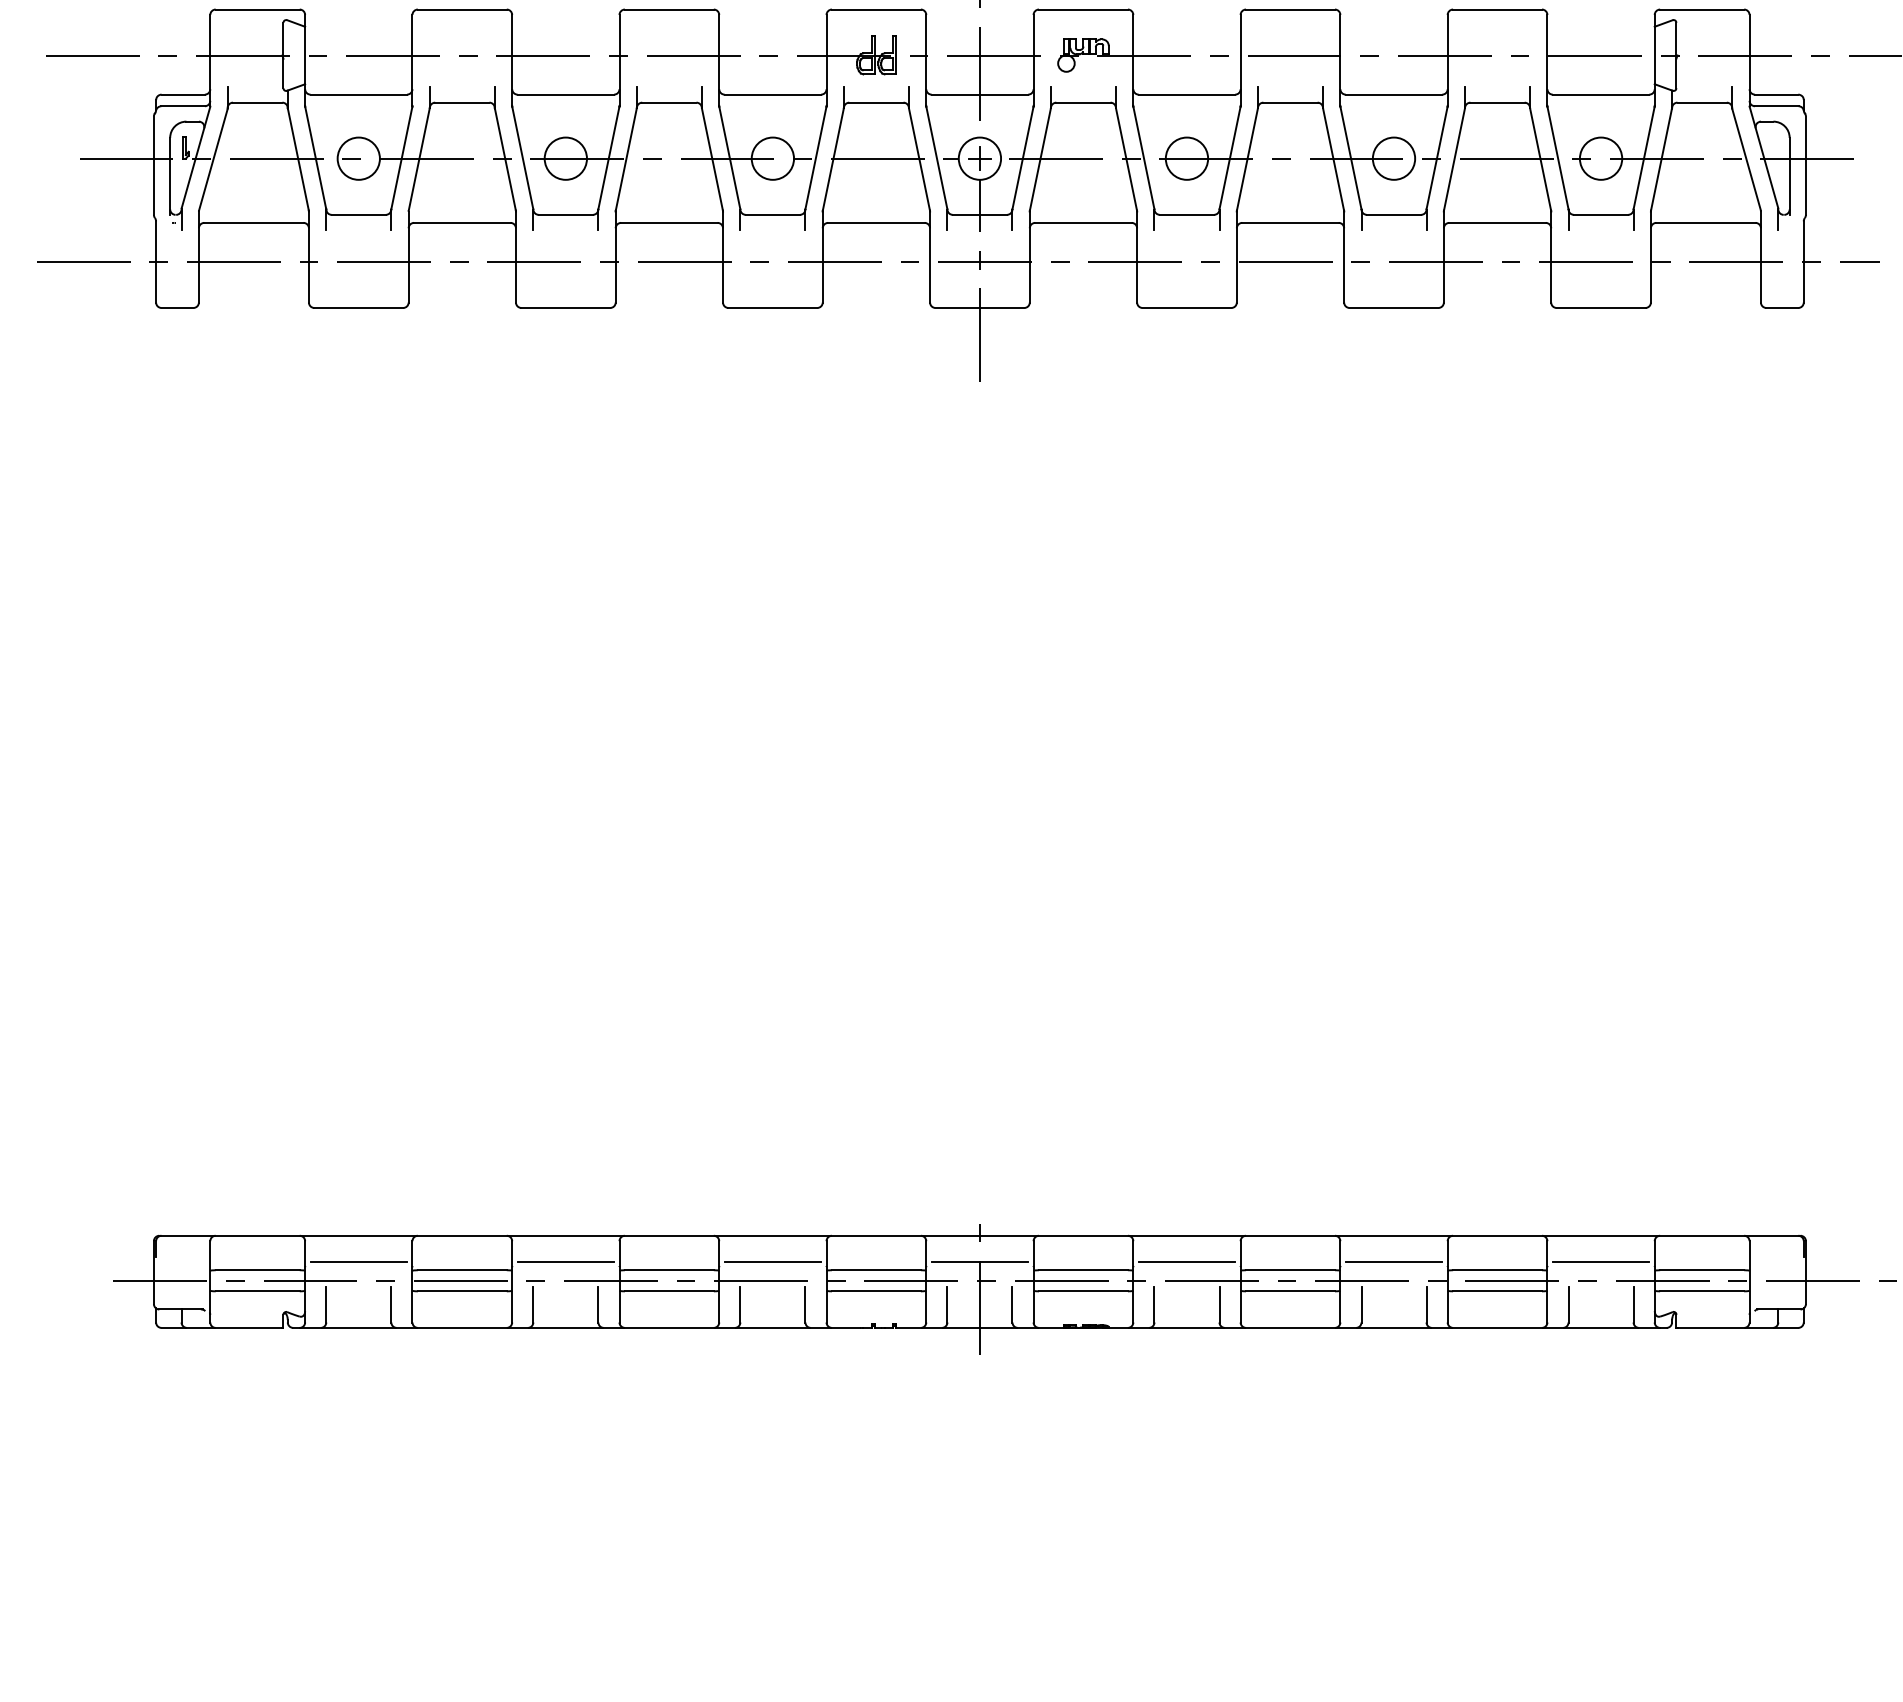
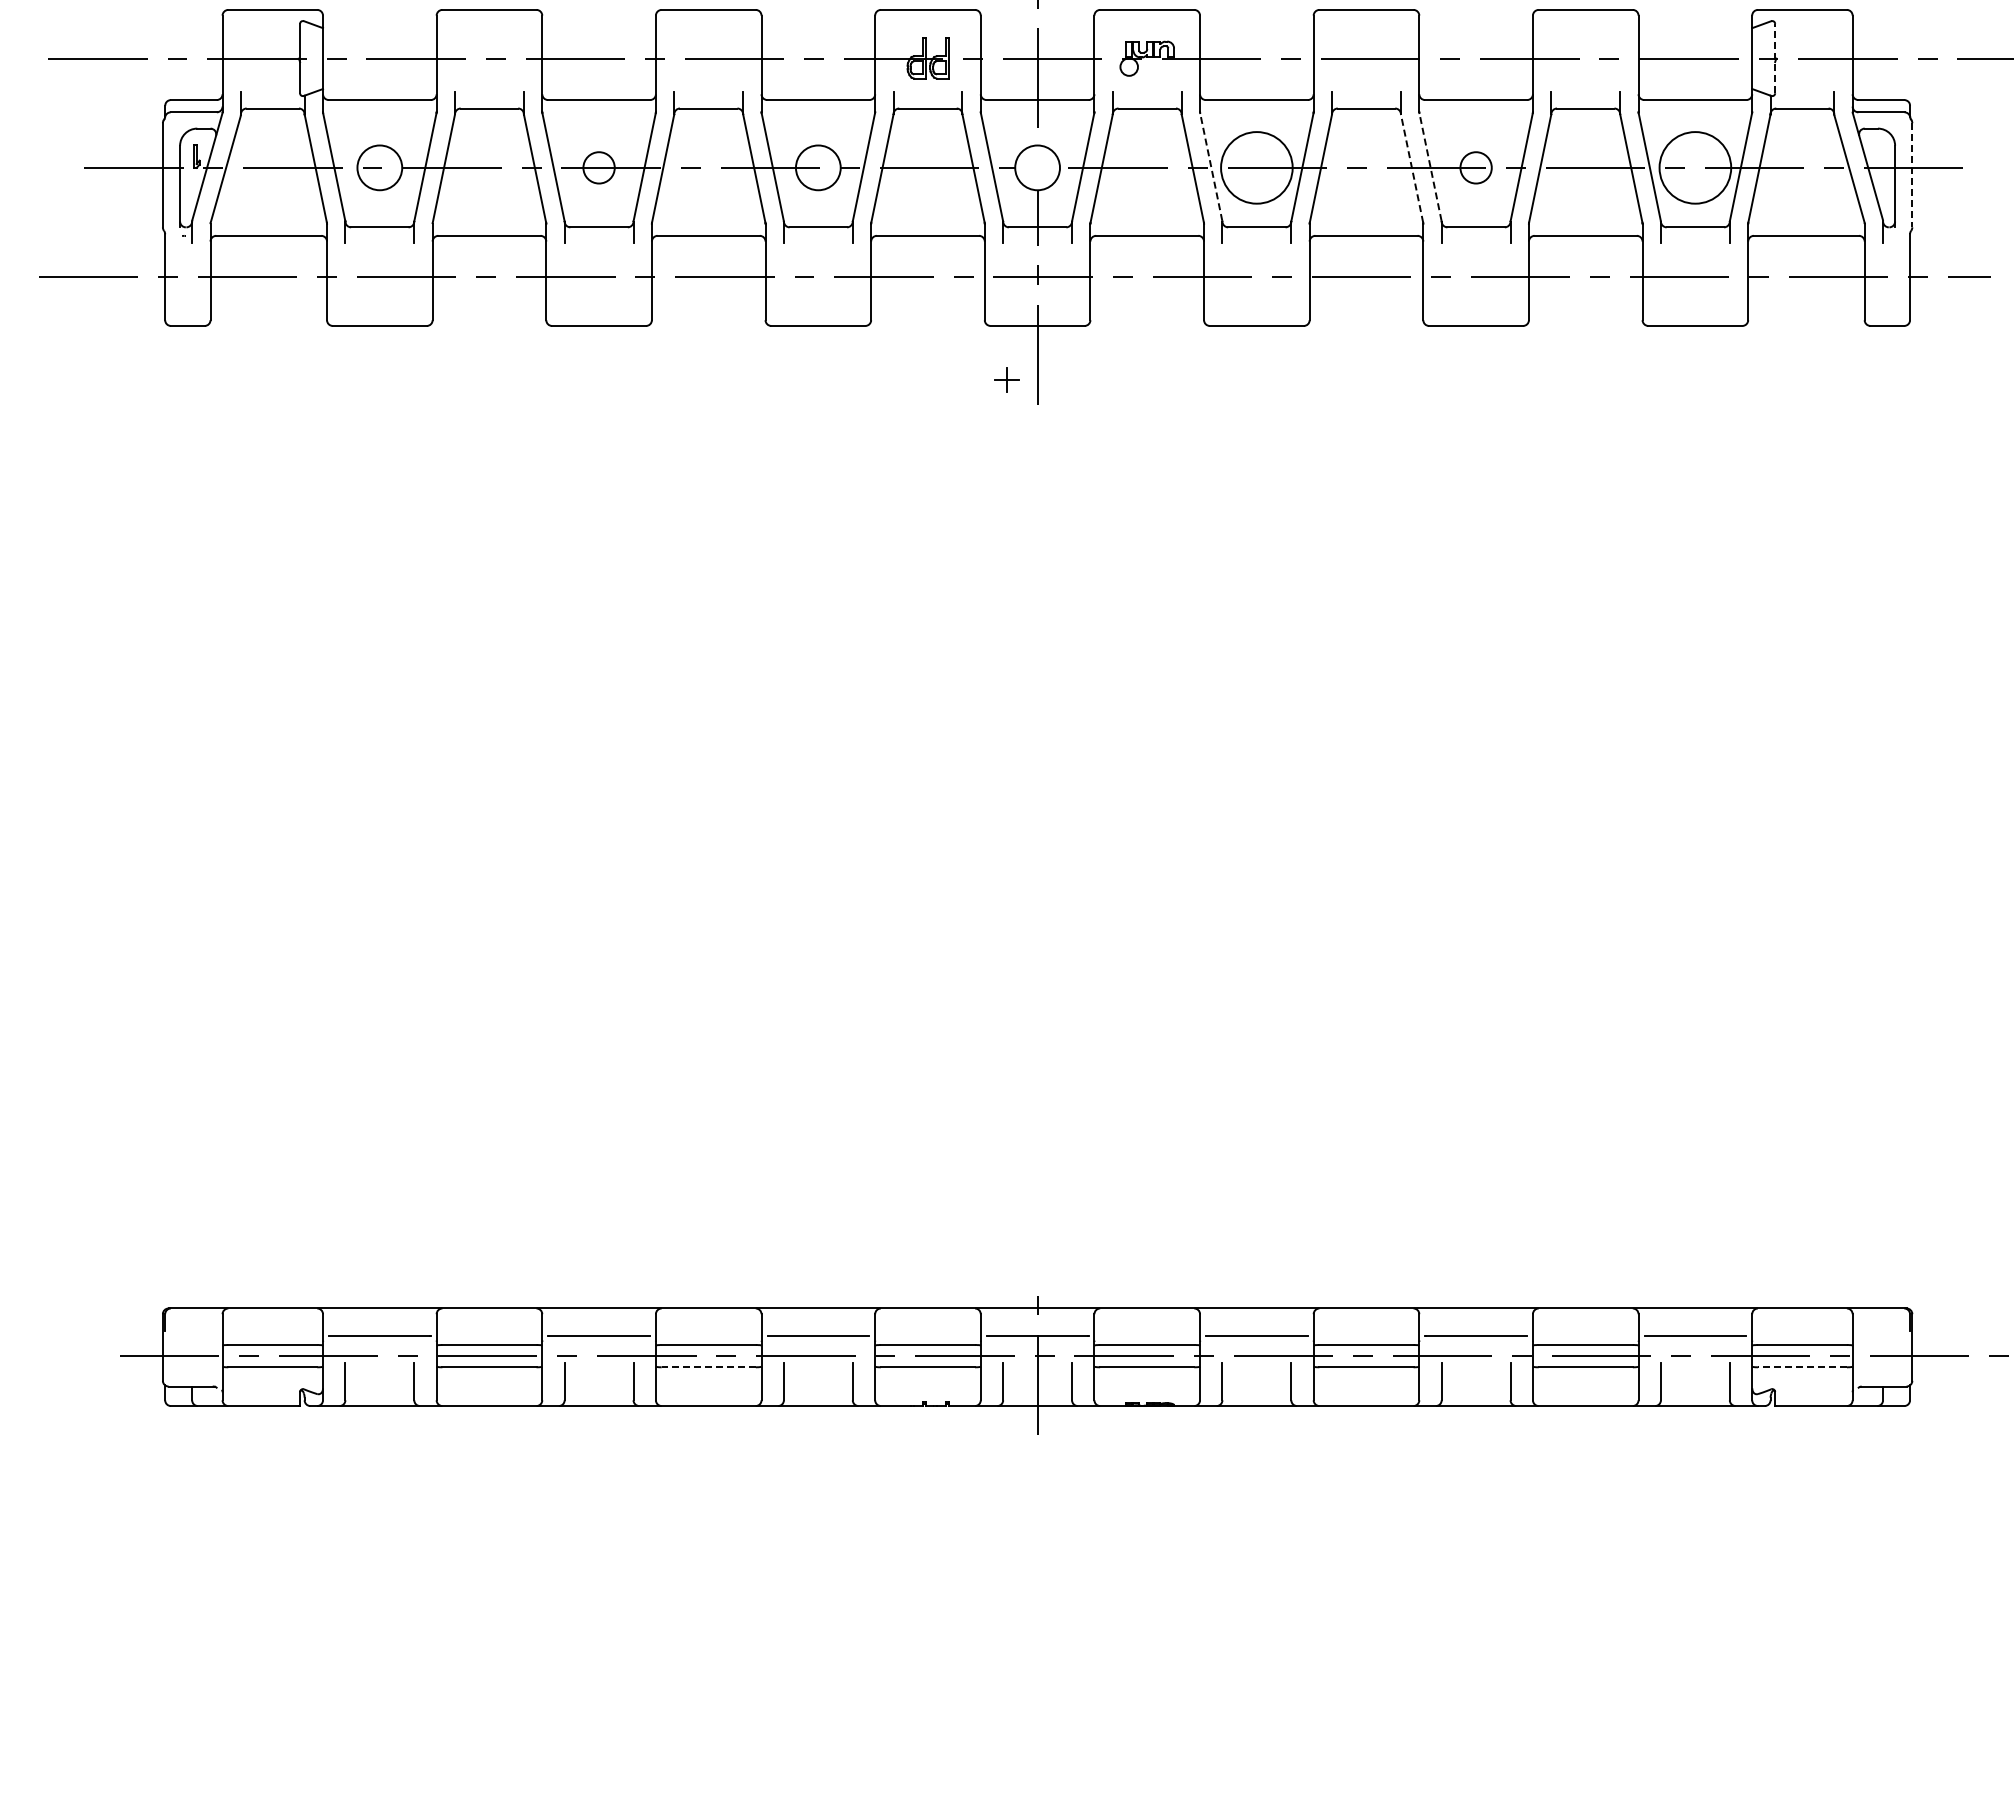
line: (1676, 55) -> (1775, 58), solid -> dashed
line: (1144, 157) -> (1211, 166), solid -> dashed
line: (1350, 157) -> (1430, 166), solid -> dashed
circle: (565, 158) -> (598, 167), size x0.7
part: (979, 158) -> (1006, 379), moved
circle: (1186, 158) -> (1256, 167), size x1.6
circle: (1393, 158) -> (1475, 167), size x0.7
circle: (1601, 158) -> (1695, 167), size x1.6
line: (1333, 159) -> (1412, 168), solid -> dashed
line: (1806, 165) -> (1912, 175), solid -> dashed
line: (669, 1291) -> (708, 1367), solid -> dashed
line: (1701, 1291) -> (1801, 1367), solid -> dashed

